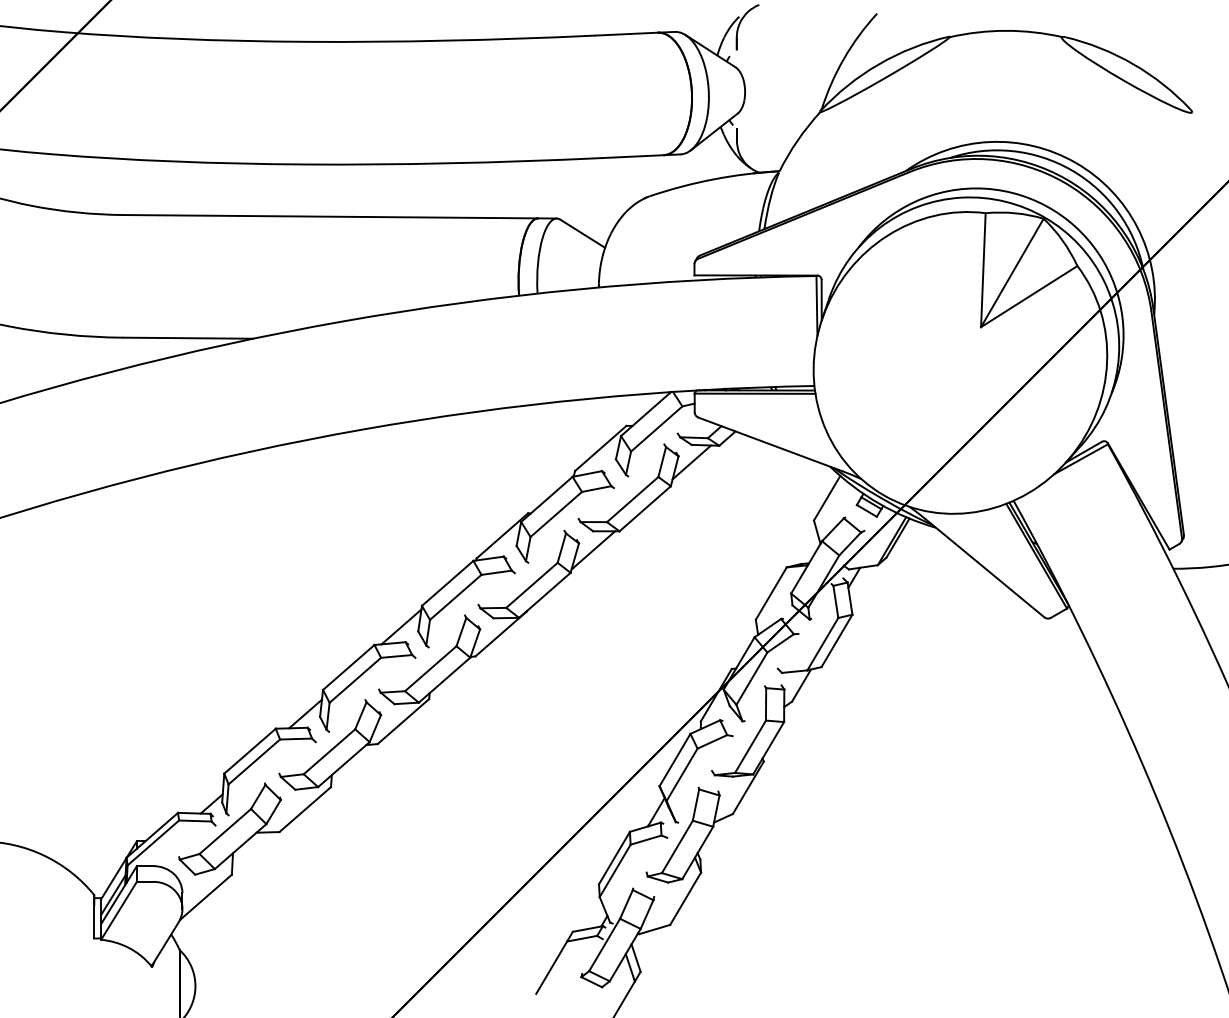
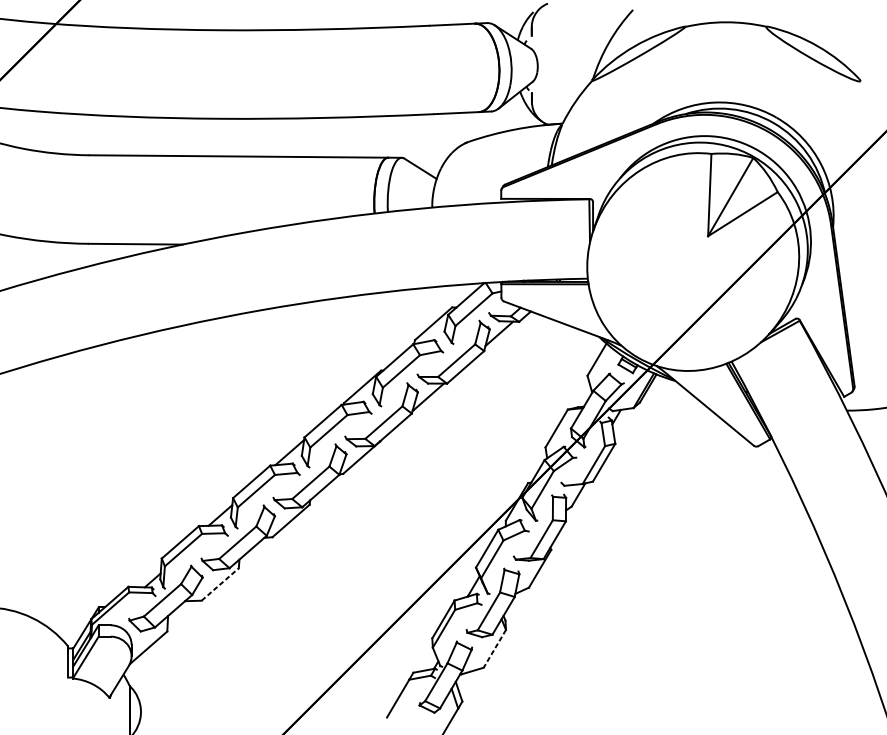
line: (305, 809) -> (220, 584), solid -> dashed
line: (685, 899) -> (494, 649), solid -> dashed

